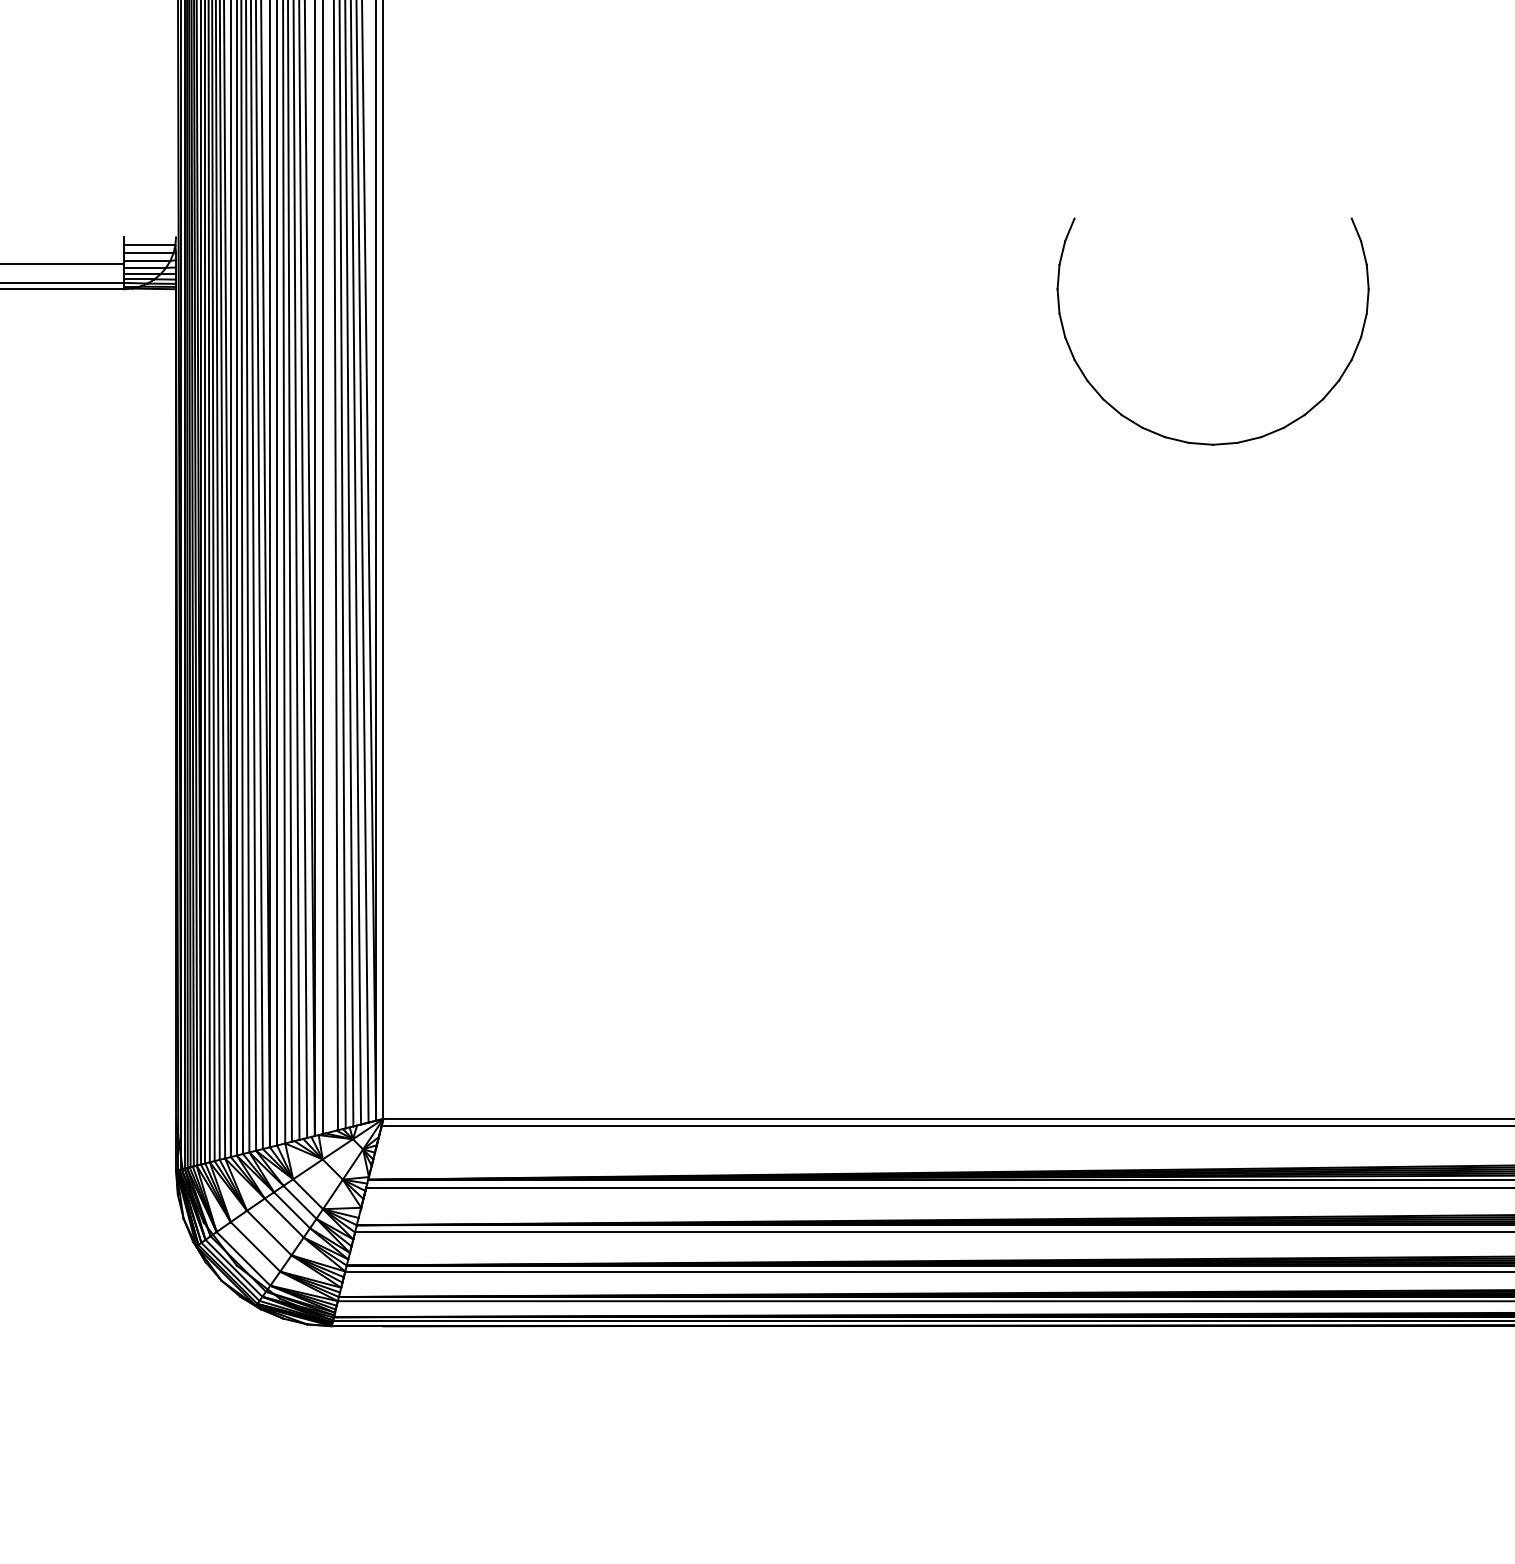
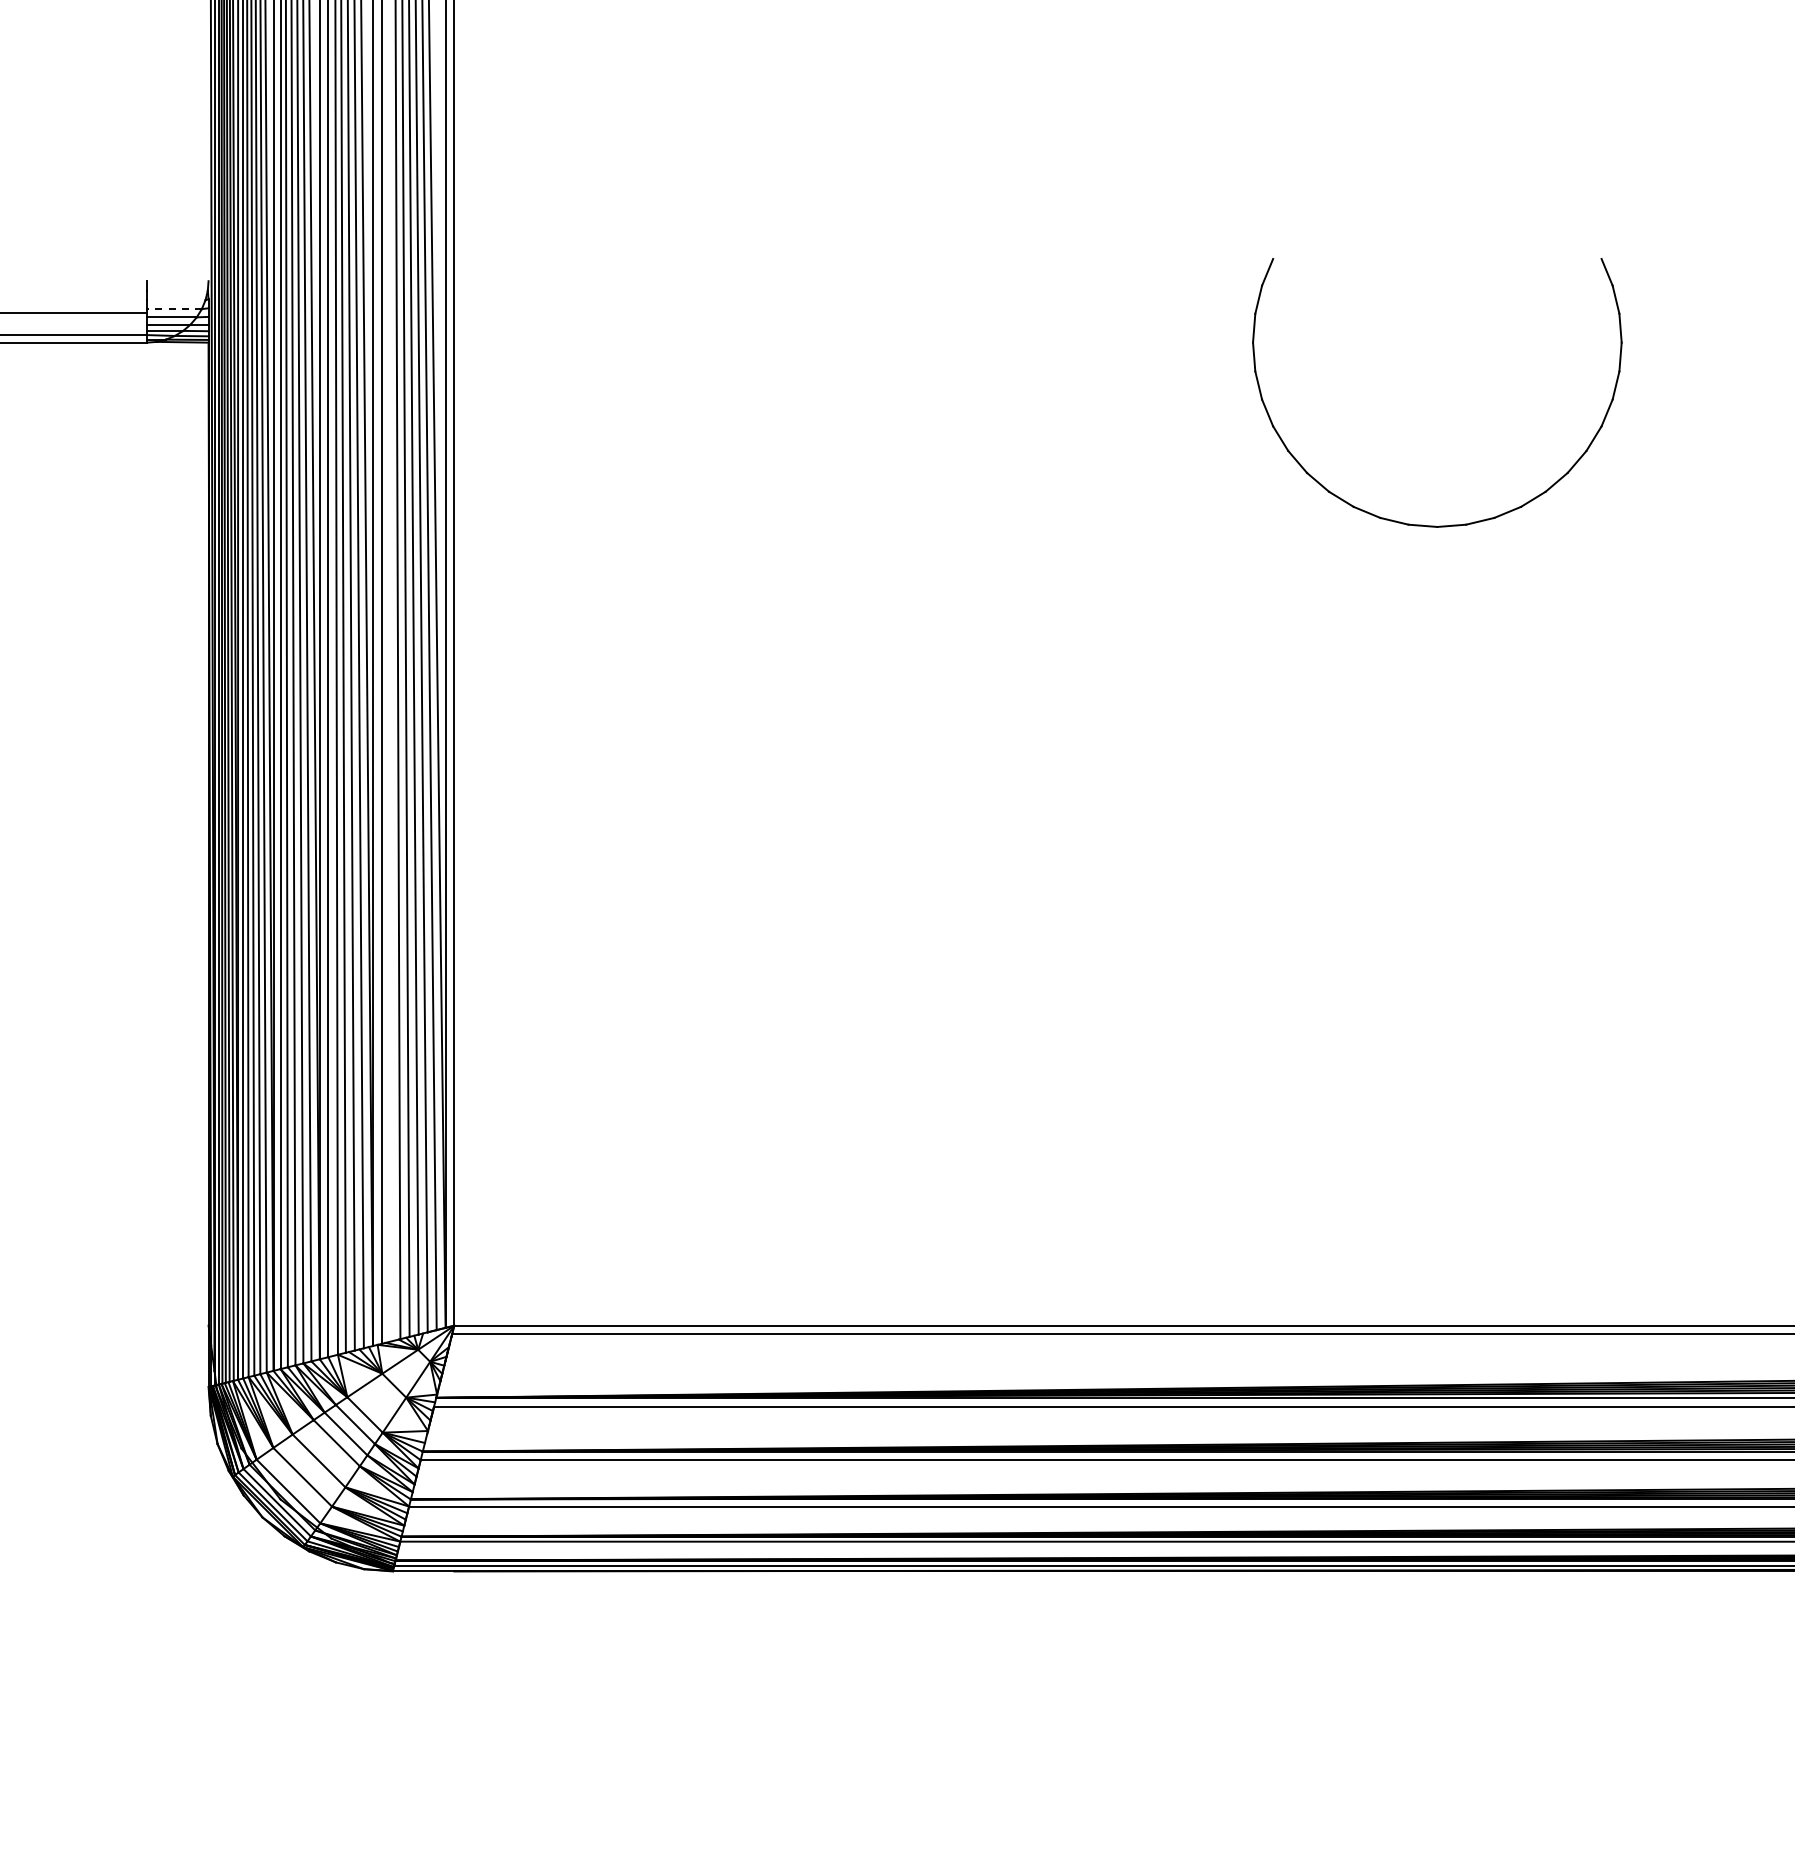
line: (149, 245) -> (177, 290), removed
line: (148, 253) -> (176, 300), removed
line: (146, 261) -> (173, 309), solid -> dashed

